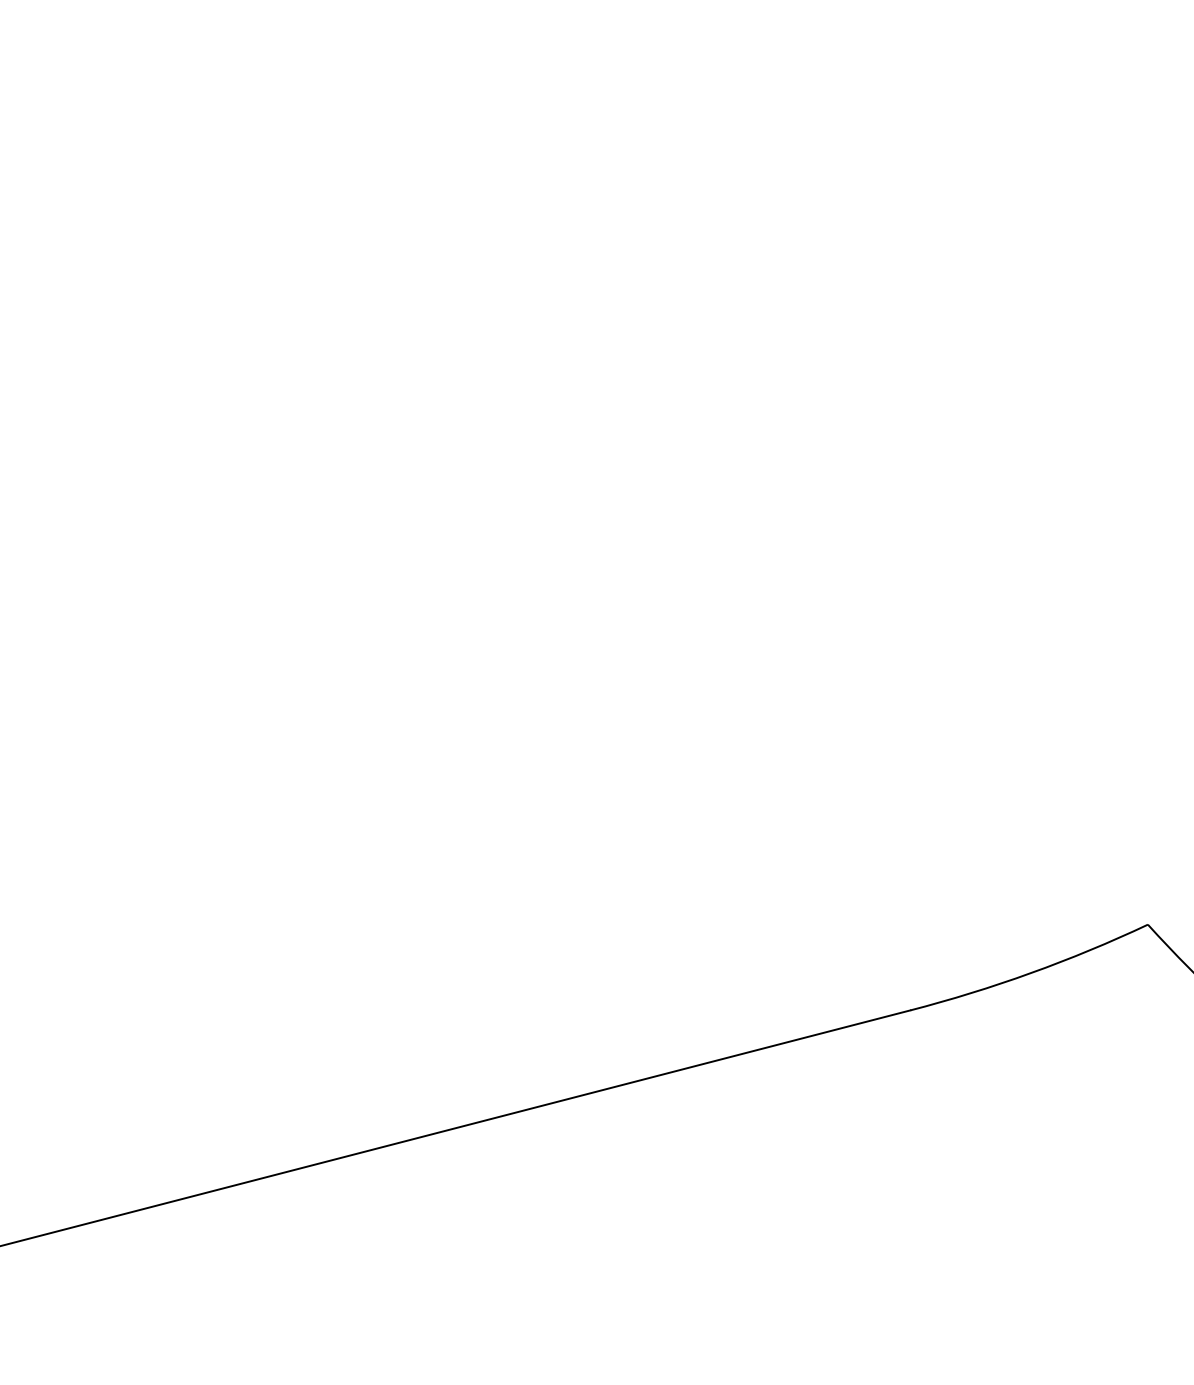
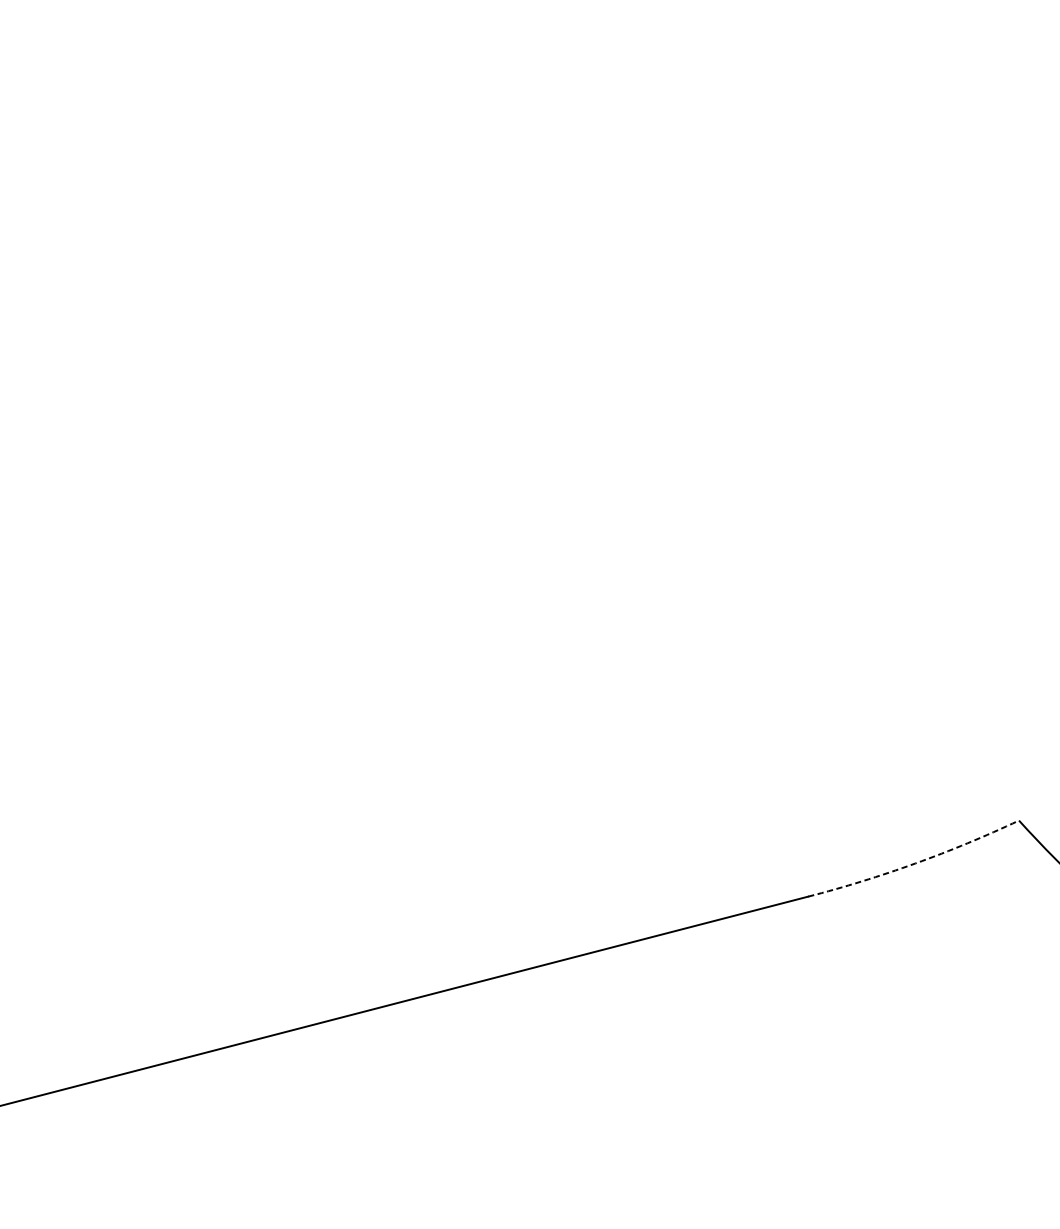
arc: (1031, 973) -> (915, 863), solid -> dashed

